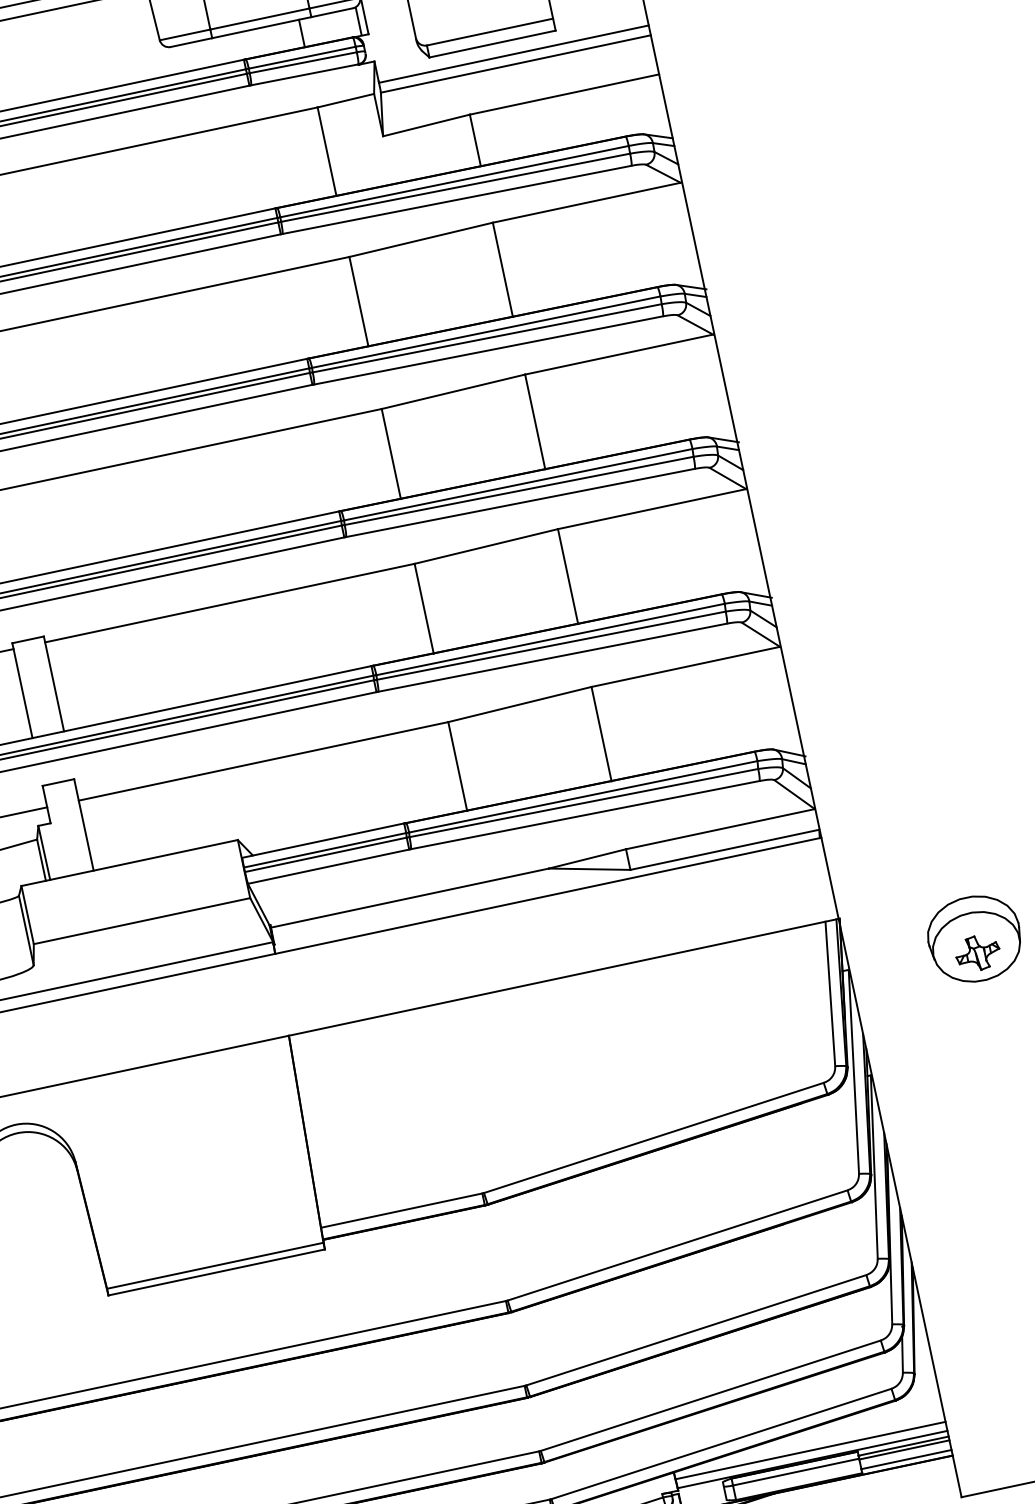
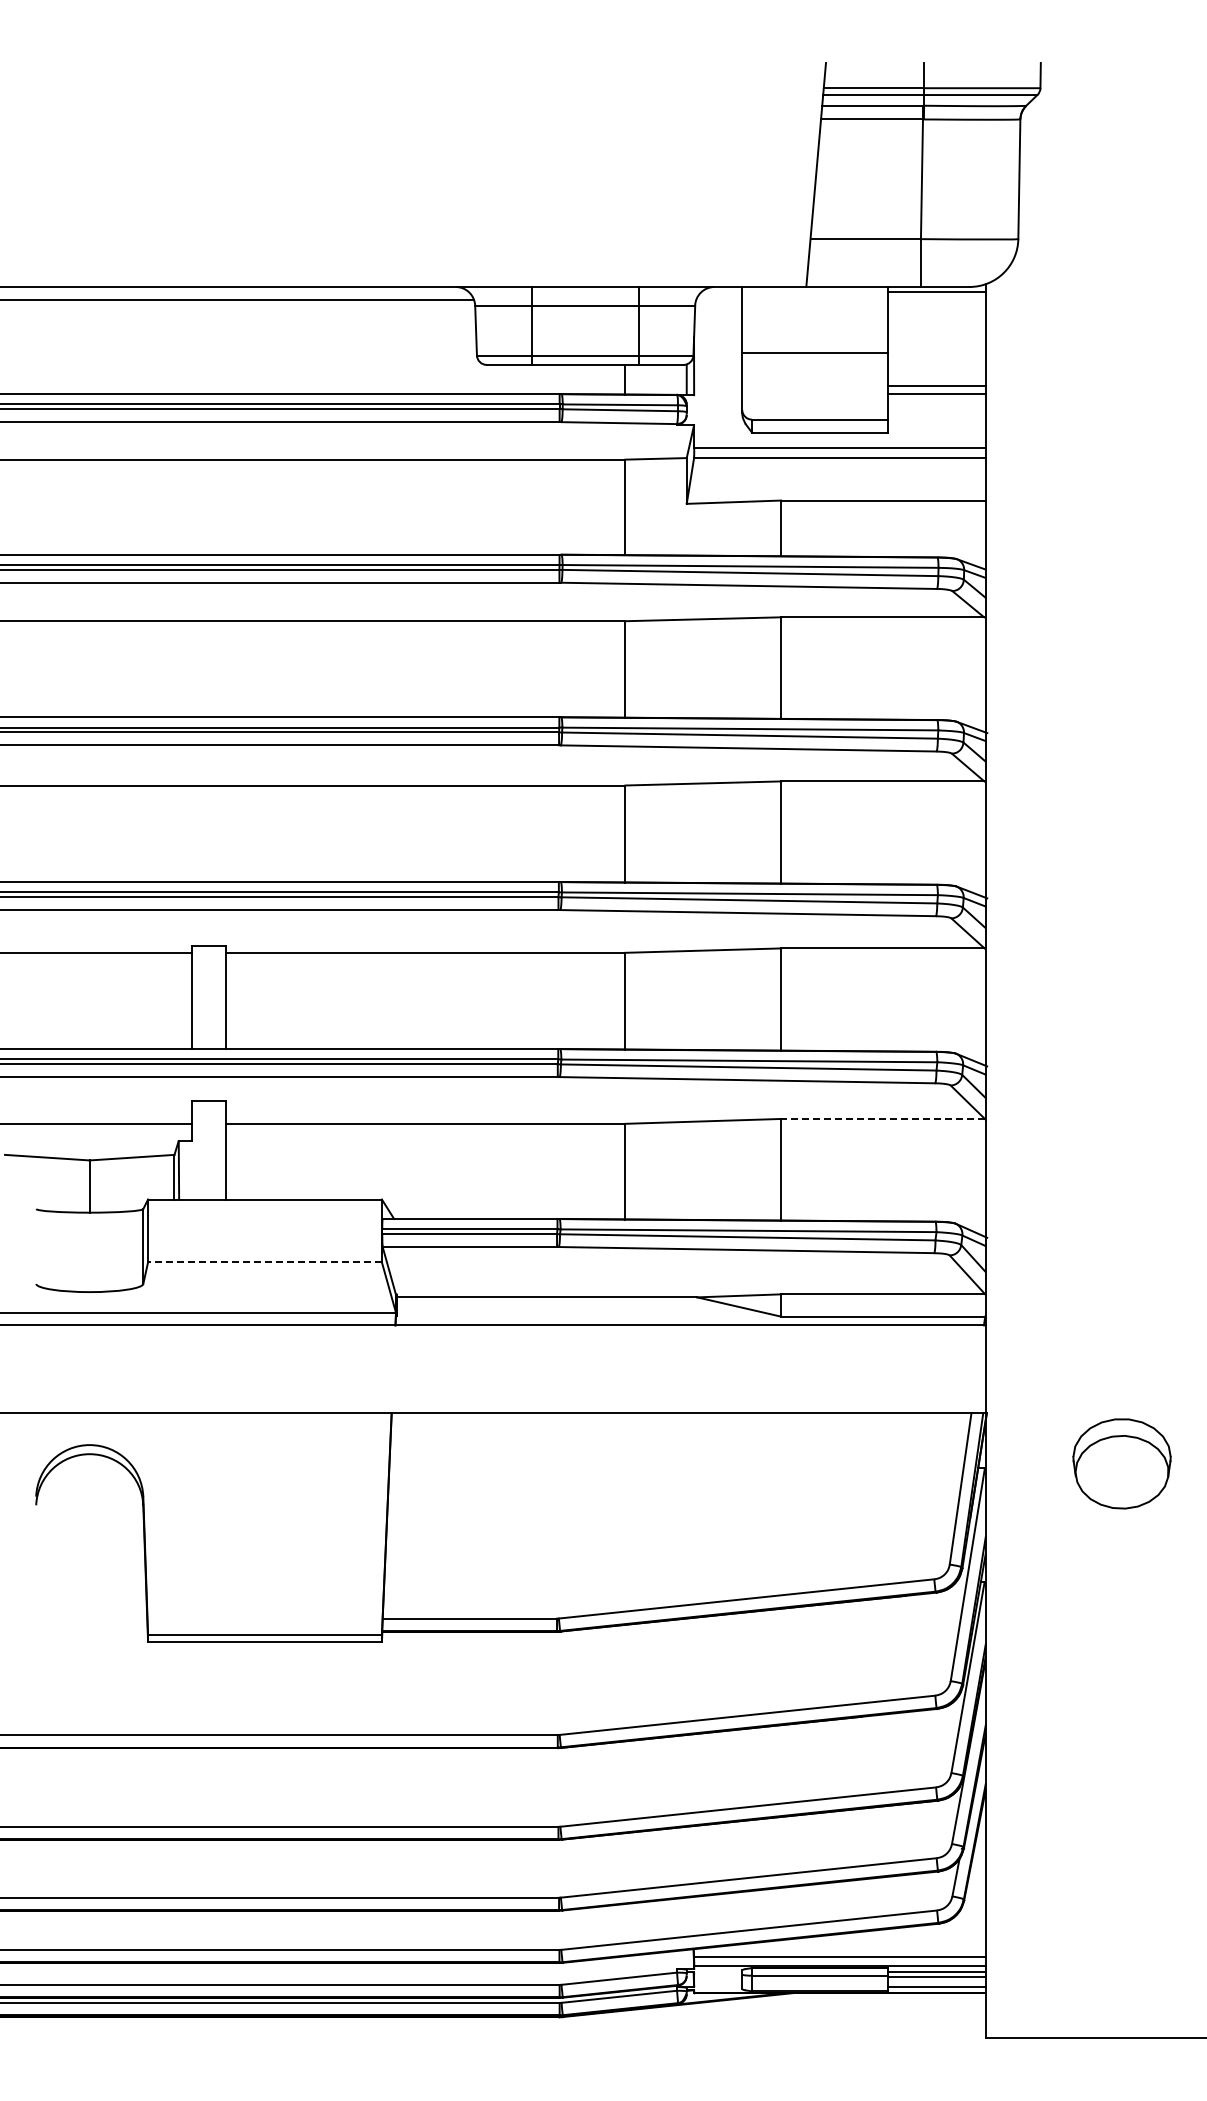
line: (686, 666) -> (883, 1118), solid -> dashed
line: (142, 921) -> (265, 1262), solid -> dashed
part: (978, 953) -> (1122, 1479), removed

